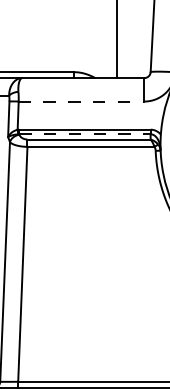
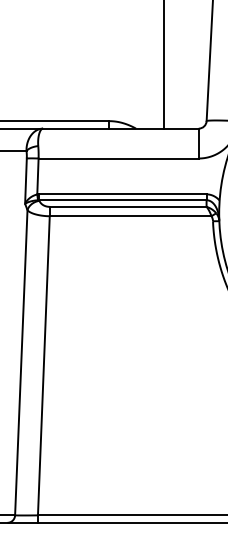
line: (82, 101) -> (119, 158), dashed -> solid
line: (84, 134) -> (122, 200), dashed -> solid

